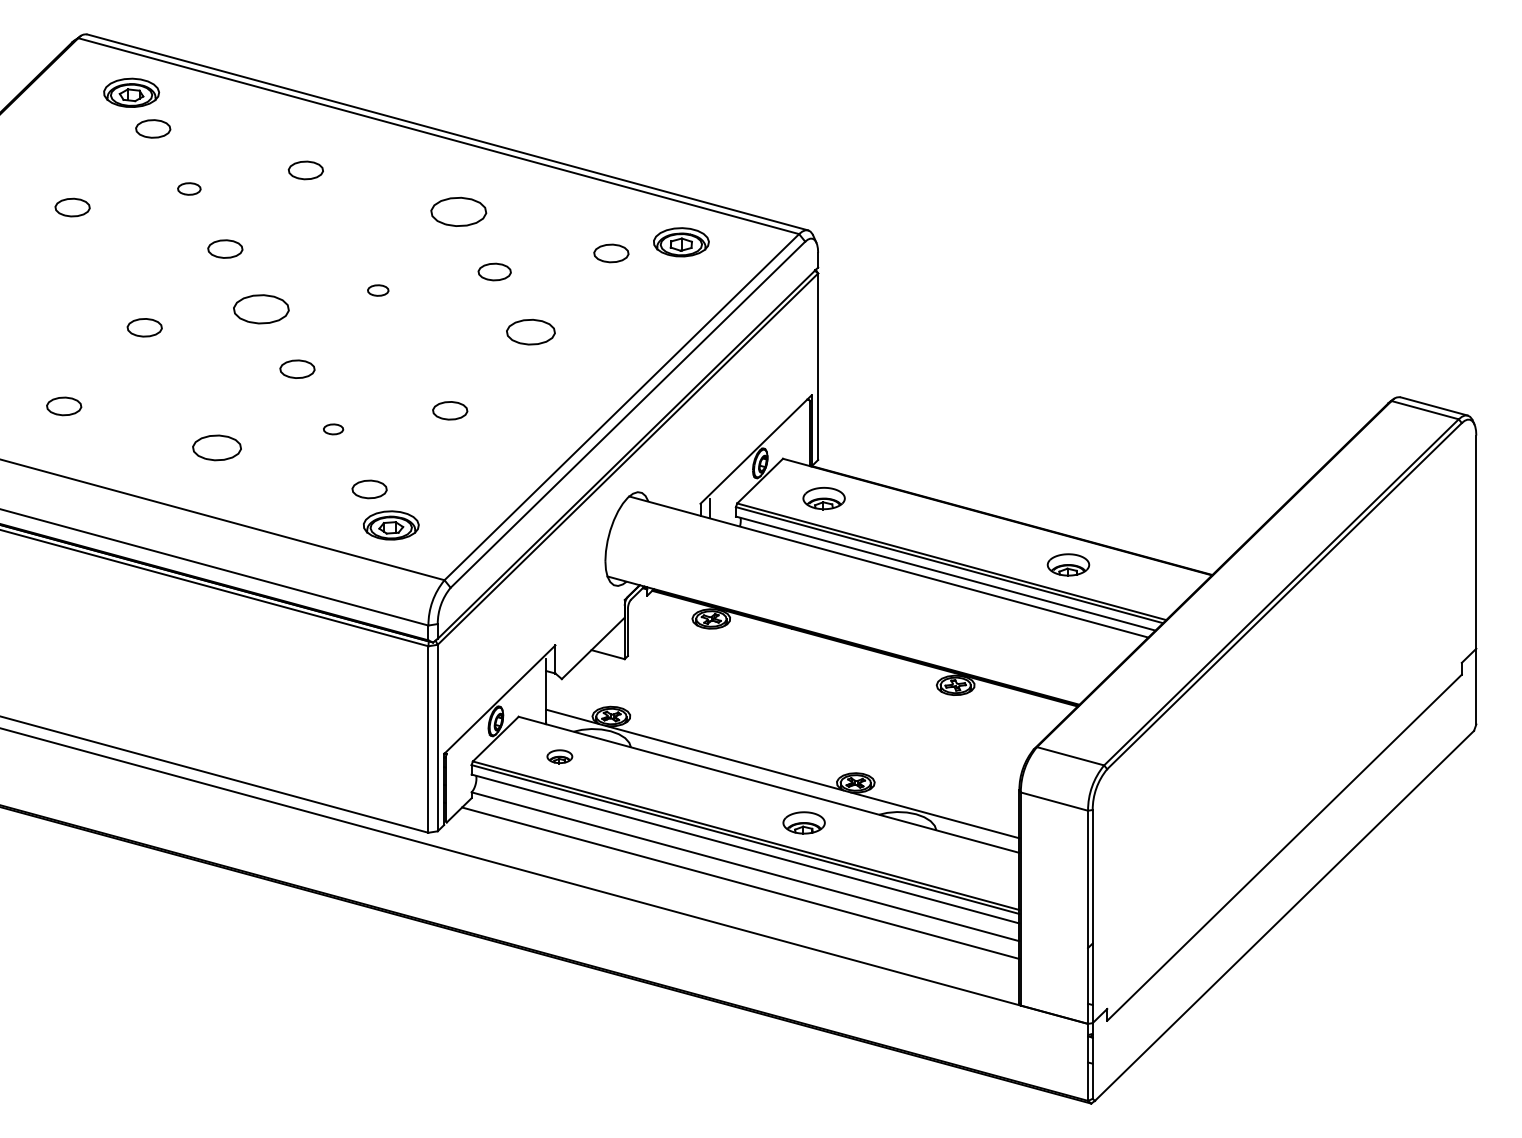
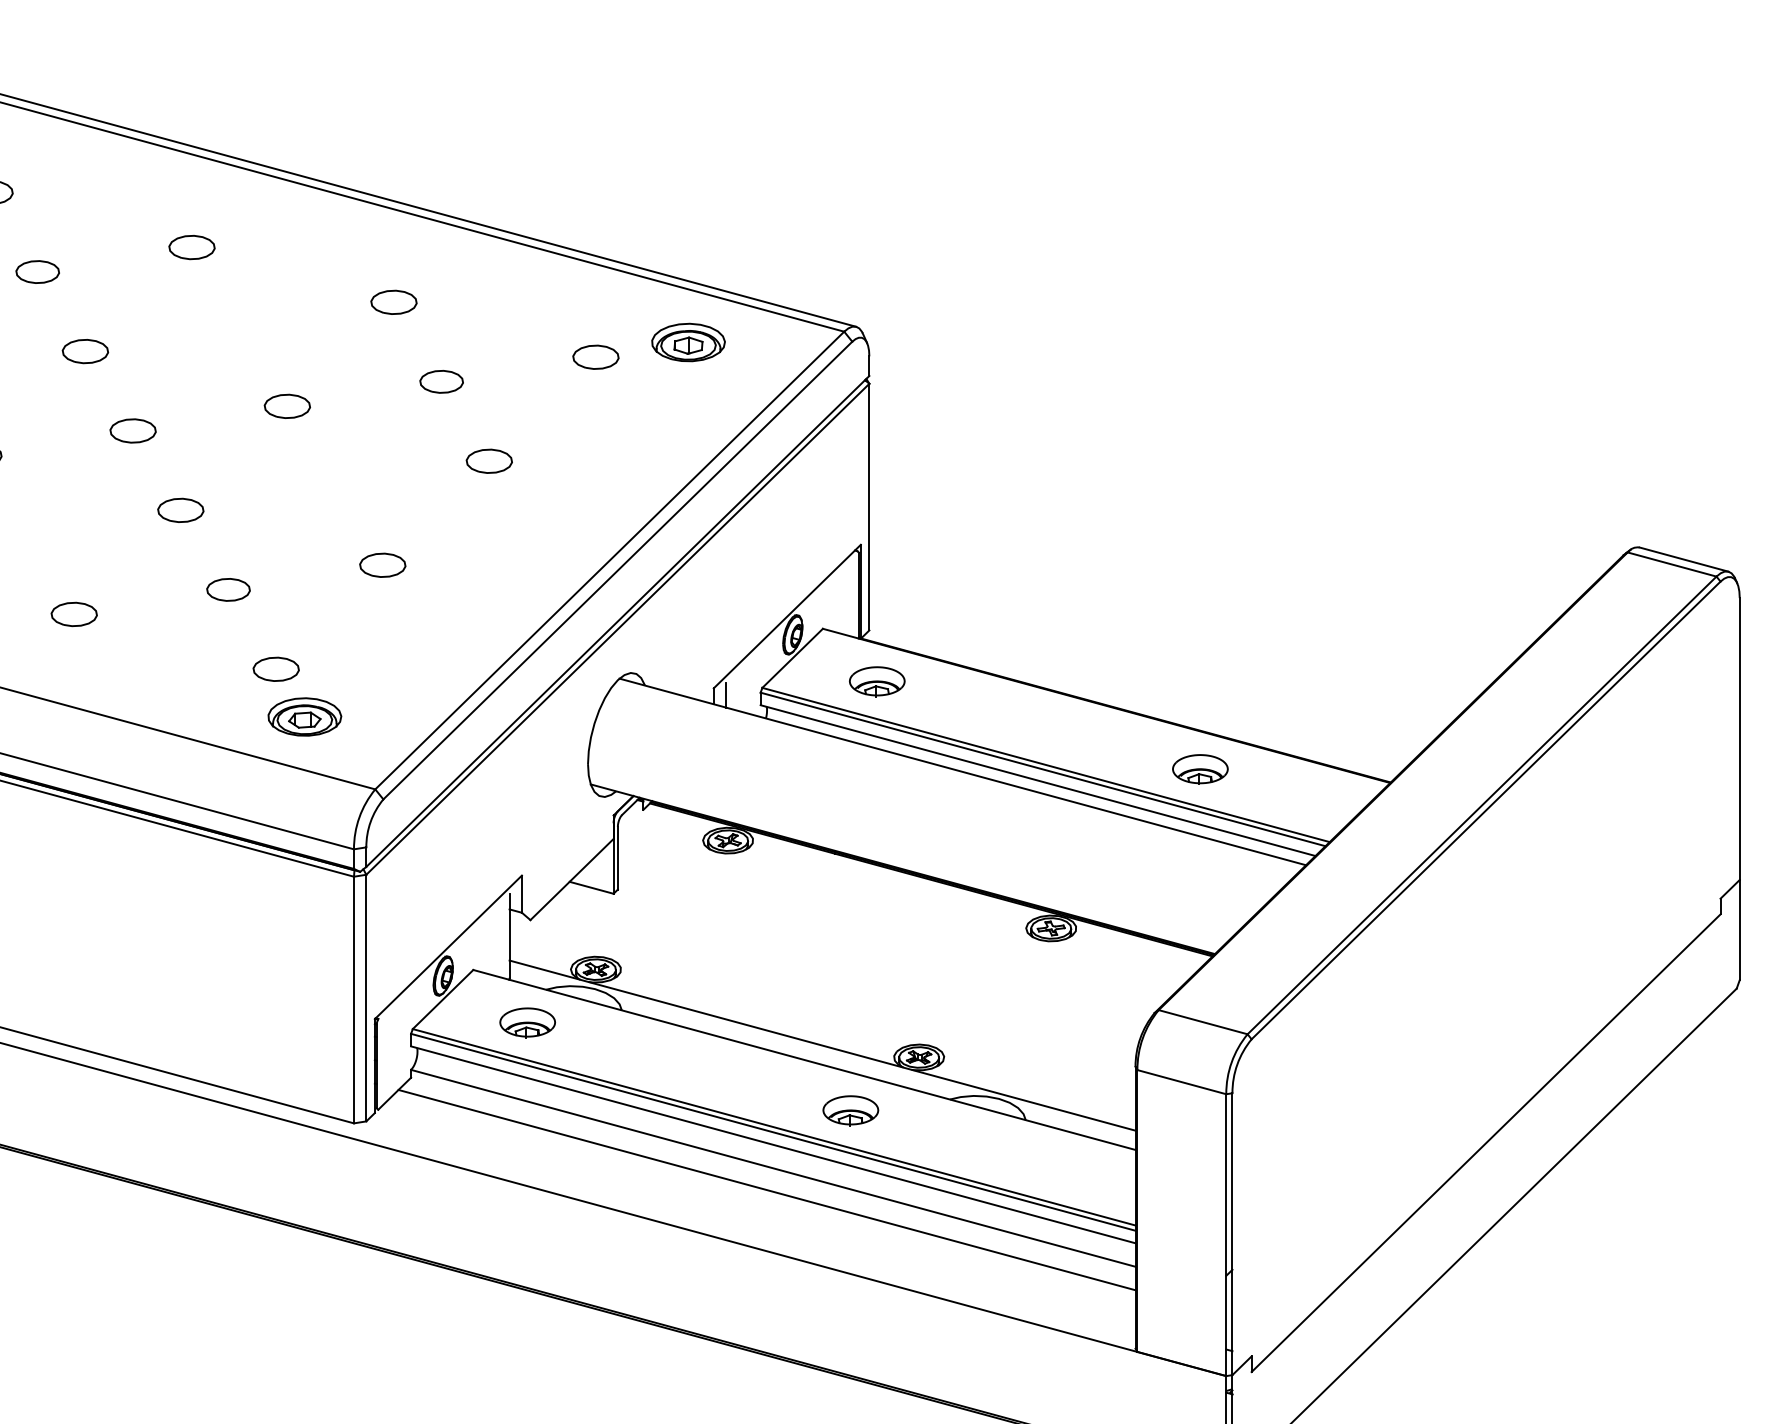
part: (189, 188) -> (38, 271), size x1.43
part: (458, 211) -> (393, 301), size x0.62
part: (378, 290) -> (287, 406), size x1.67
part: (261, 308) -> (133, 430), size x0.62
part: (530, 331) -> (488, 460), size x0.71
part: (333, 429) -> (228, 590), size x1.67
part: (216, 447) -> (73, 613), size x0.71
part: (559, 756) -> (527, 1022), size x1.67

